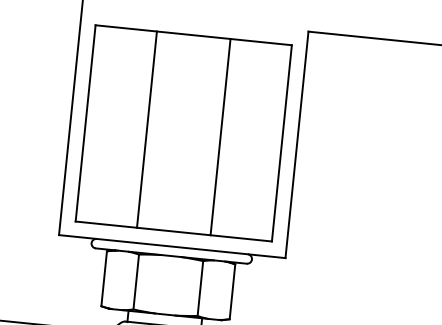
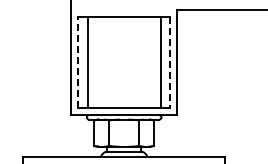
line: (85, 123) -> (78, 62), solid -> dashed
line: (147, 129) -> (88, 62), moved
line: (220, 137) -> (161, 62), moved
line: (281, 143) -> (169, 62), solid -> dashed

